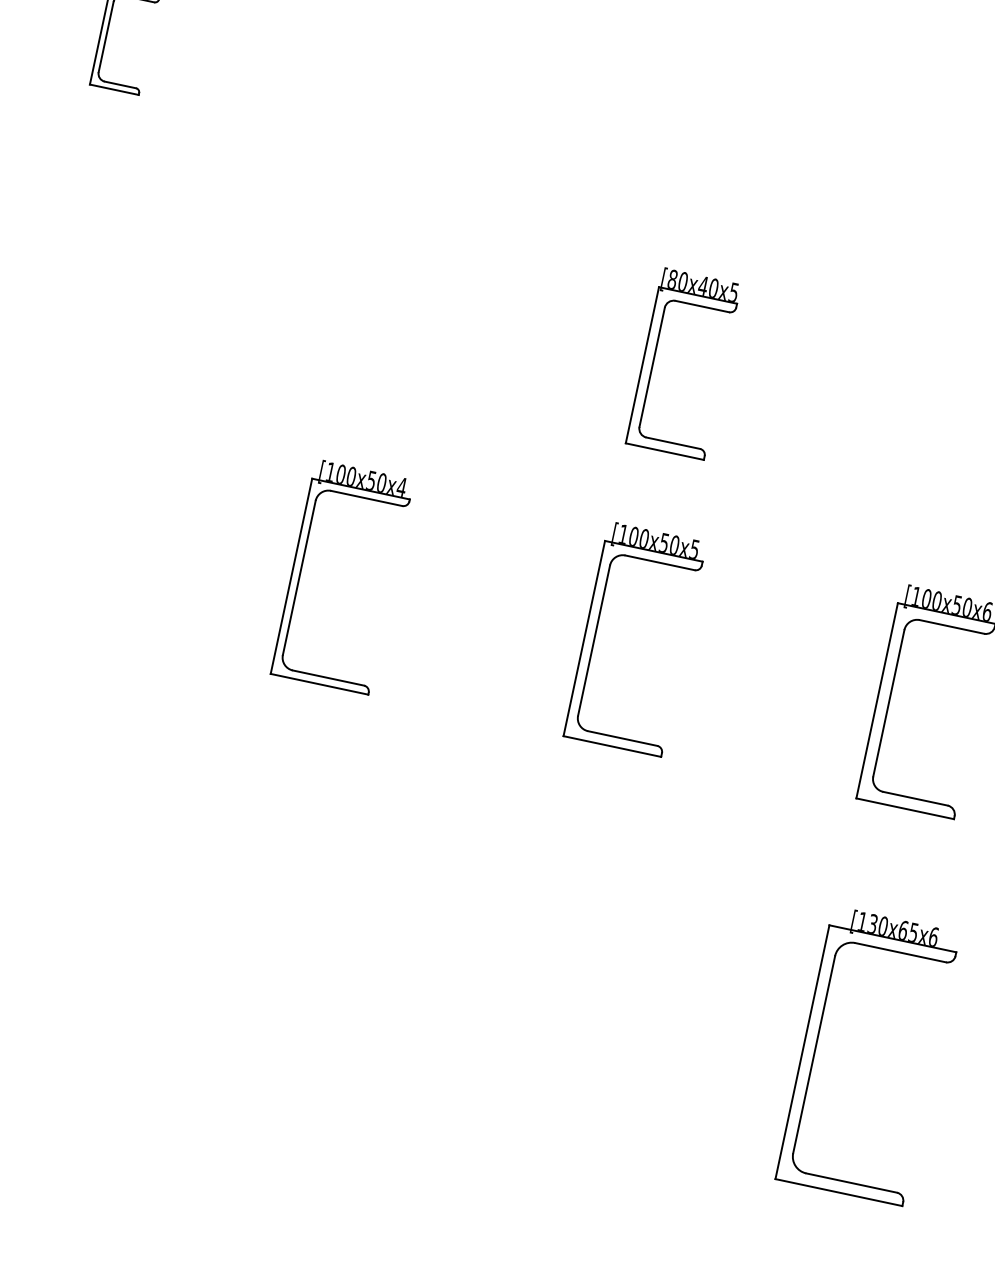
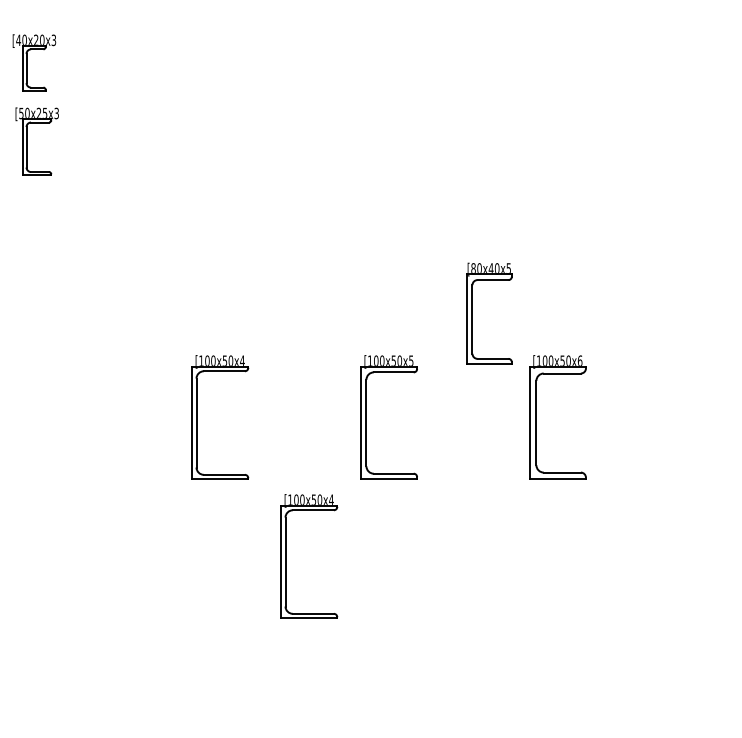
part: (654, 356) -> (472, 313), moved
part: (406, 842) -> (286, 556), added
part: (816, 1044) -> (536, 619), removed

